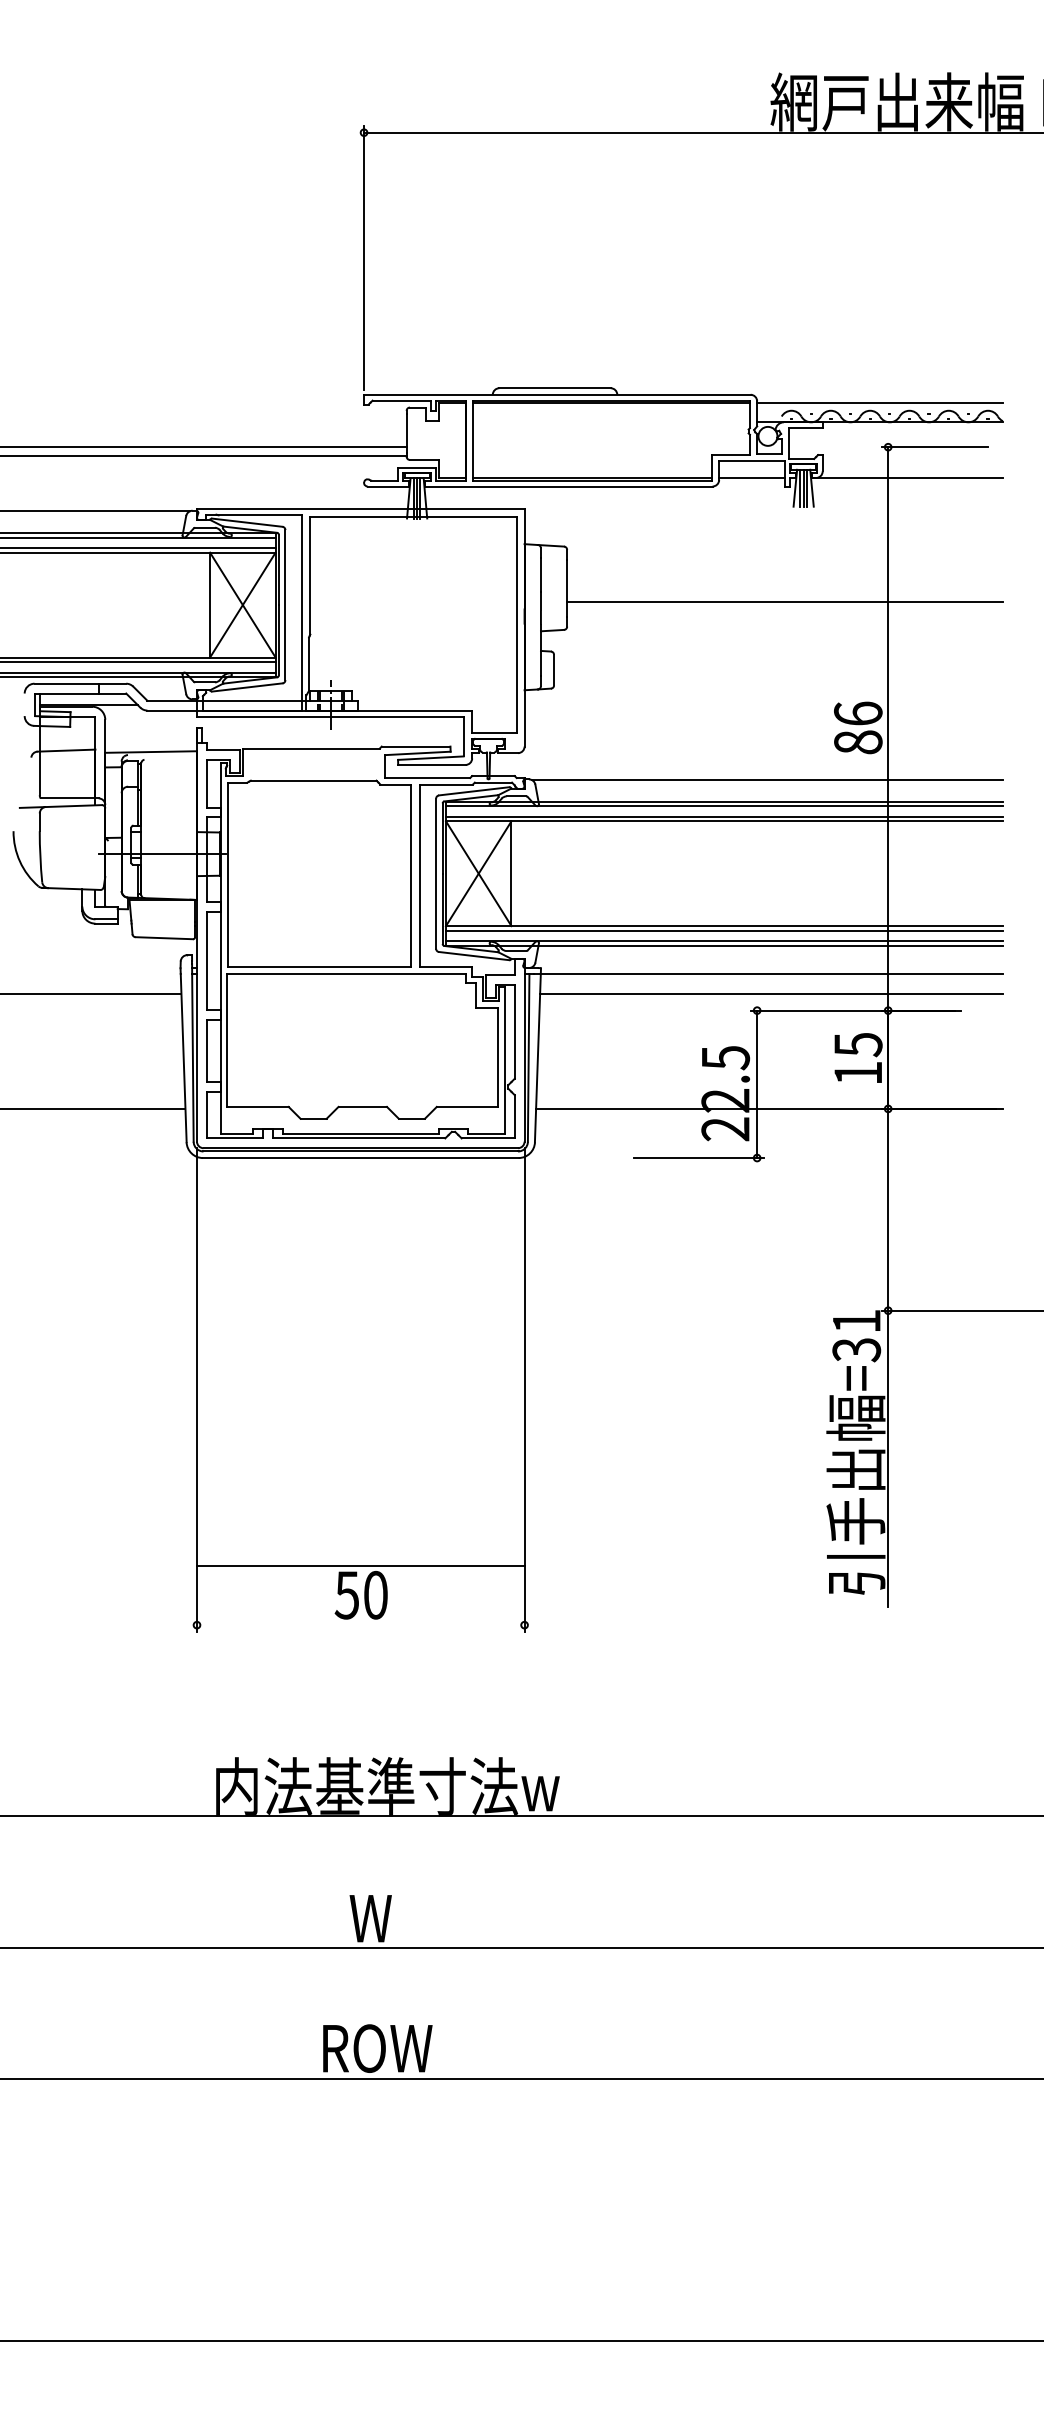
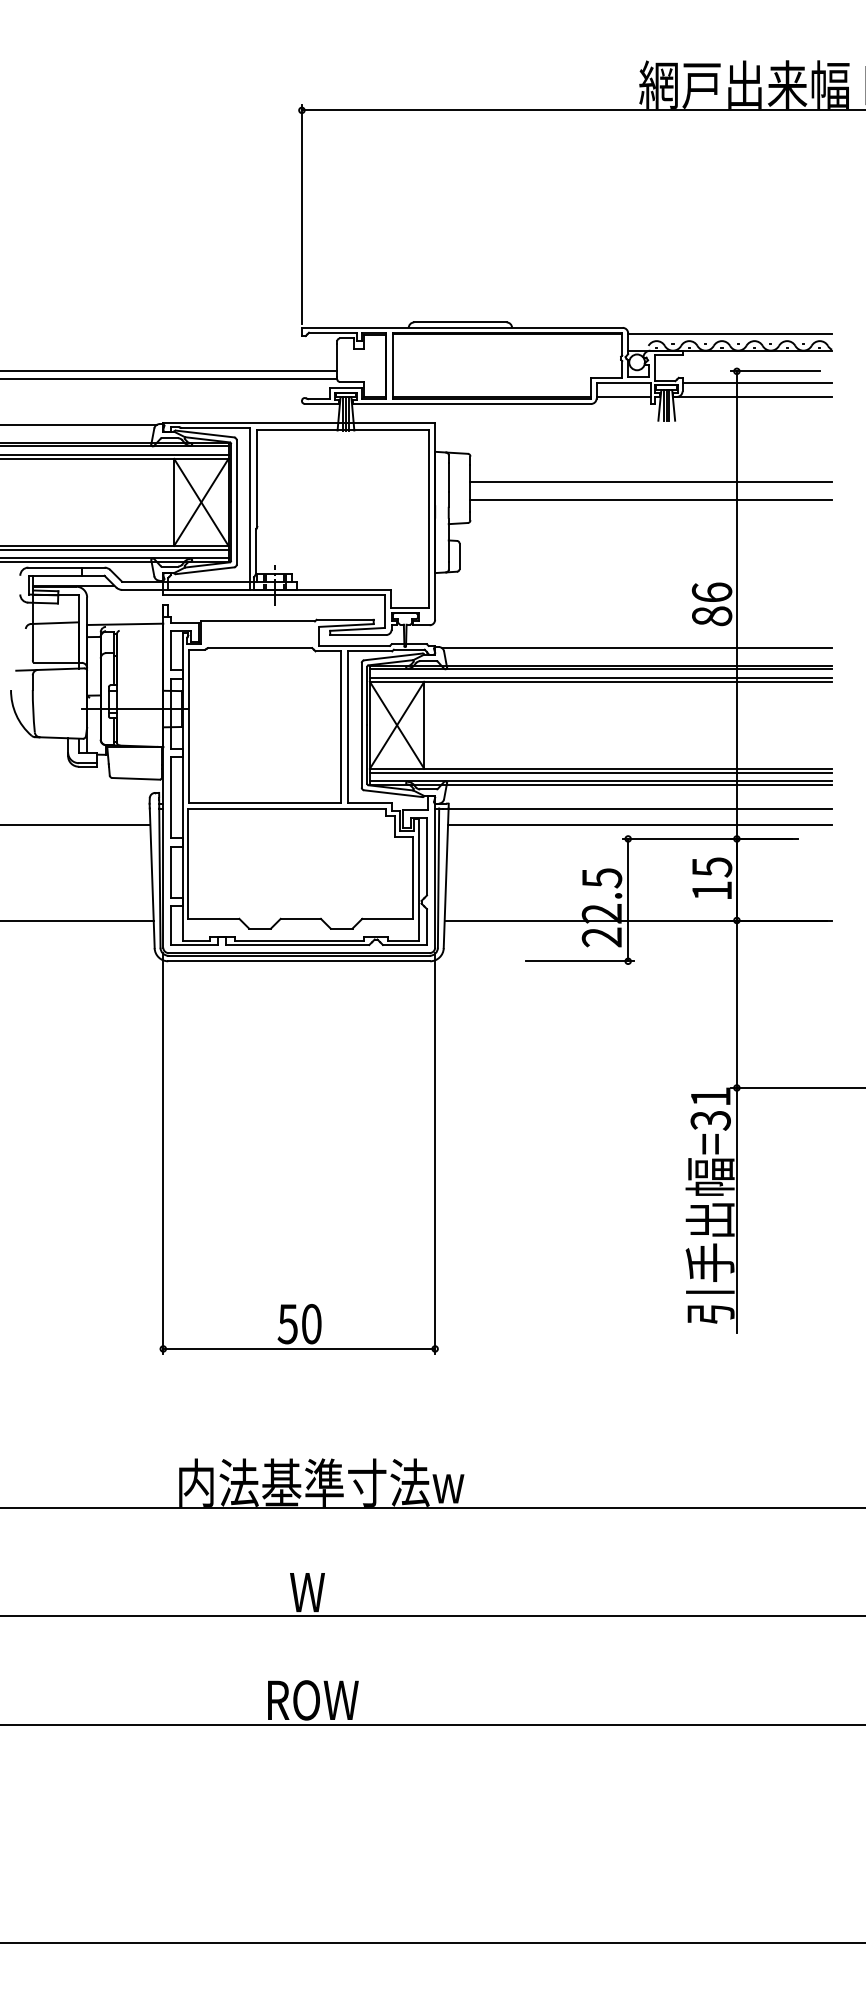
line: (912, 460) -> (757, 382), added
line: (784, 580) -> (650, 481), added
line: (360, 1566) -> (298, 1349), moved

